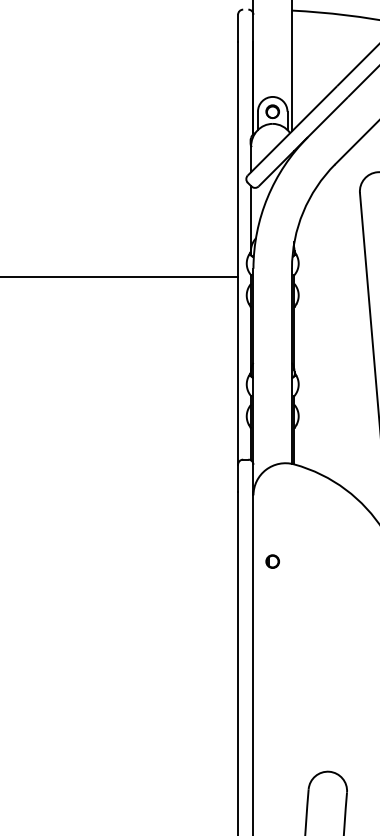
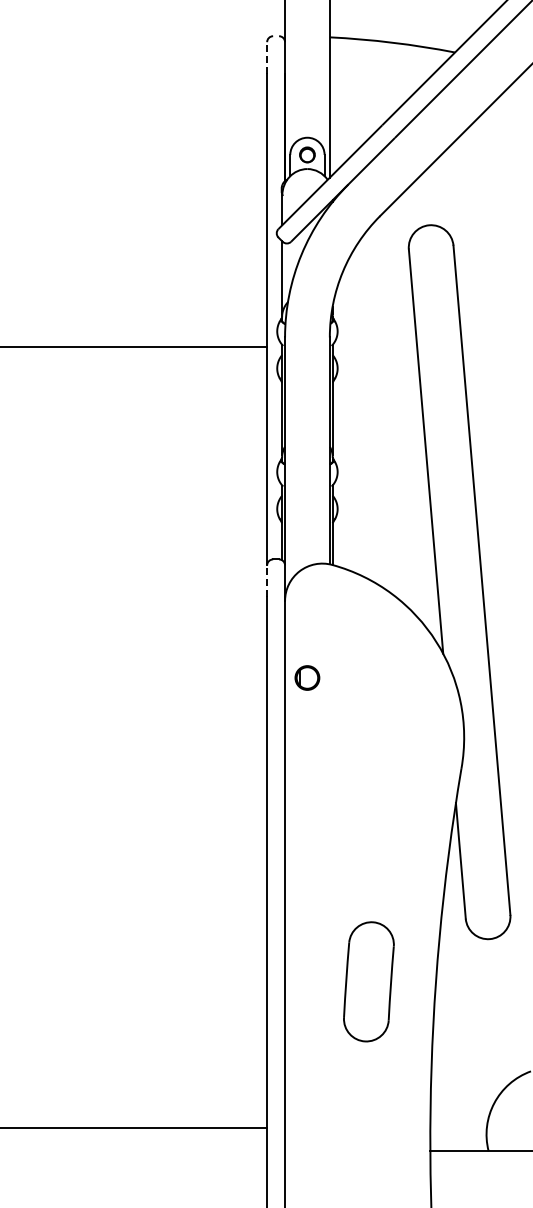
line: (238, 27) -> (267, 57), solid -> dashed
line: (238, 478) -> (267, 581), solid -> dashed
part: (272, 561) -> (307, 677), size x1.6

